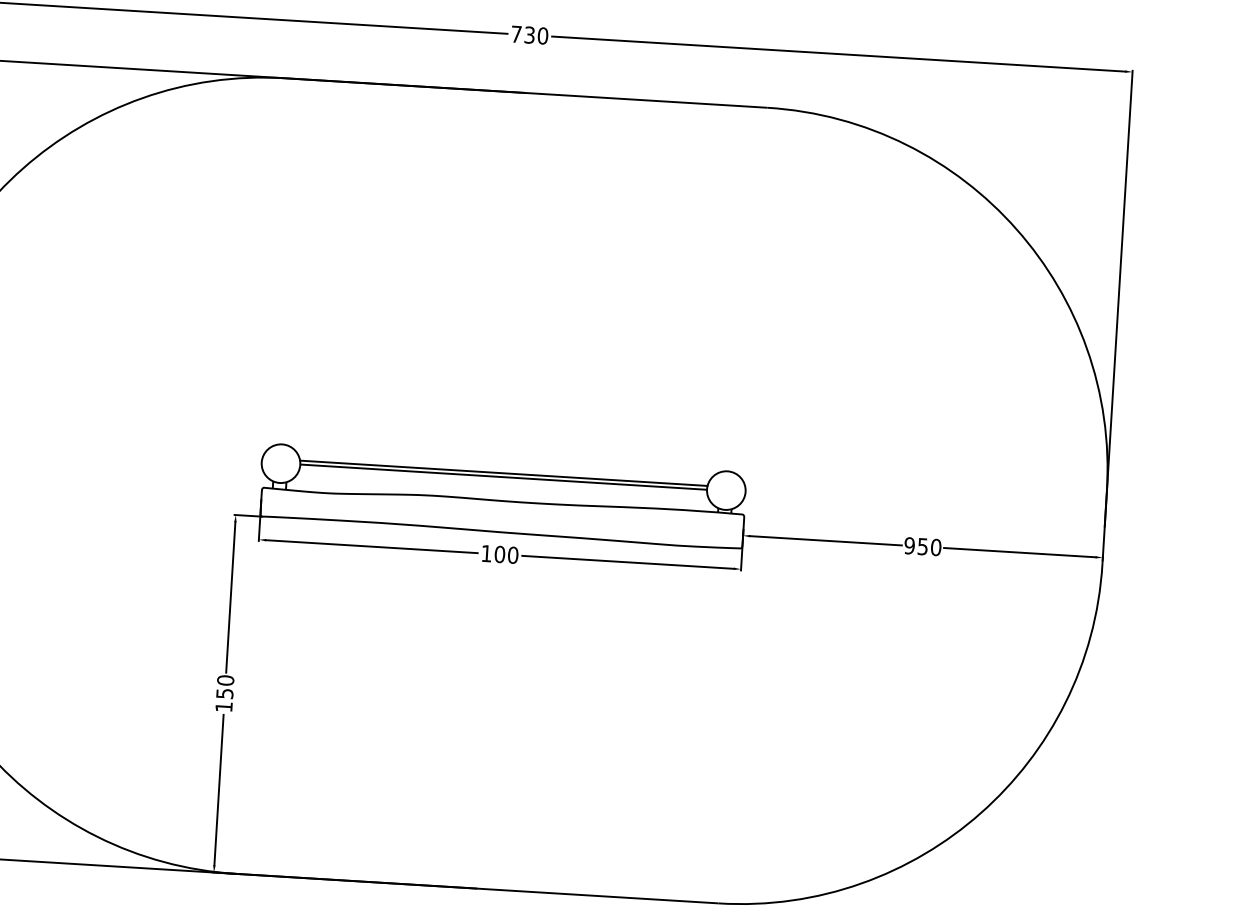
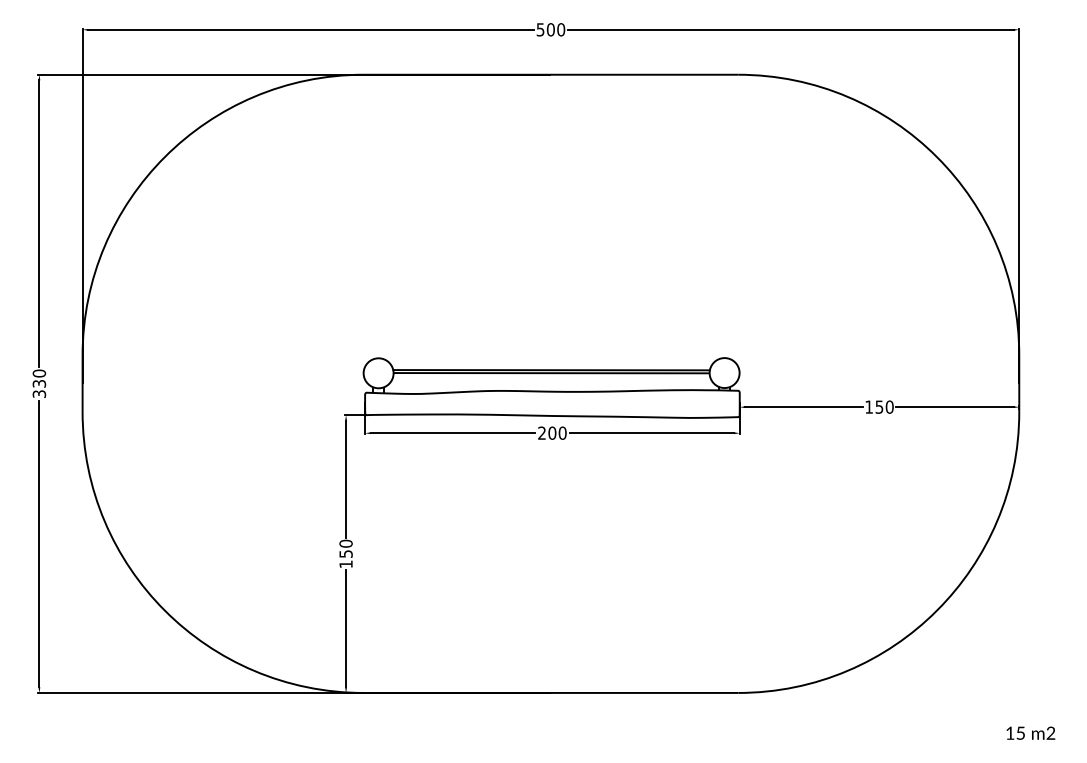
text: (522, 34) -> (545, 29), 730 -> 500
text: (910, 545) -> (869, 406), 950 -> 150
text: (485, 552) -> (541, 432), 100 -> 200

